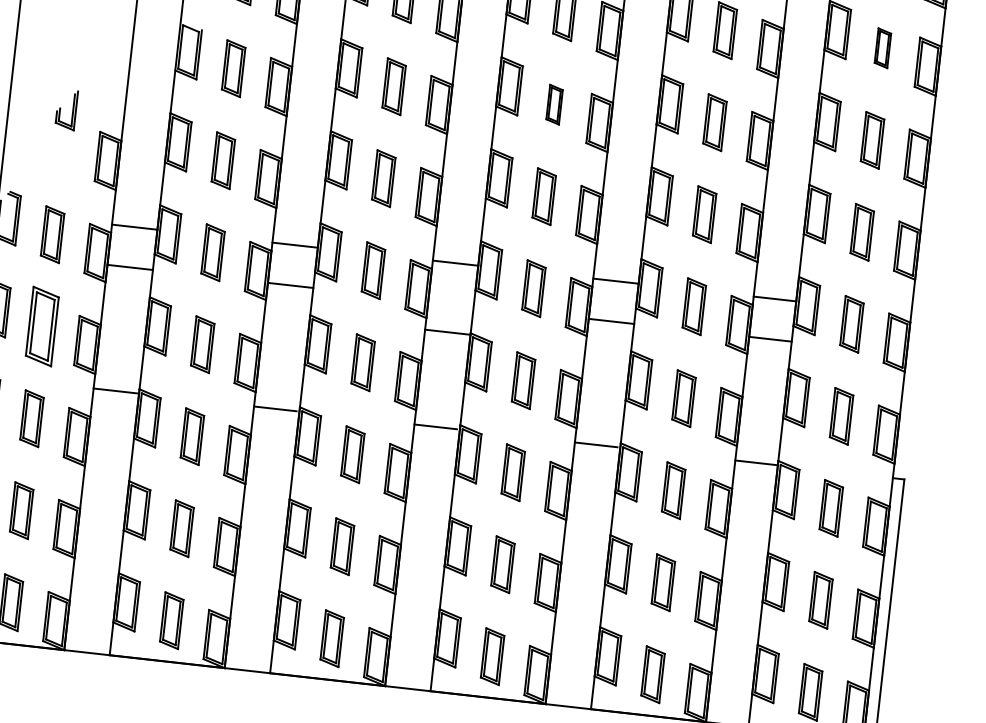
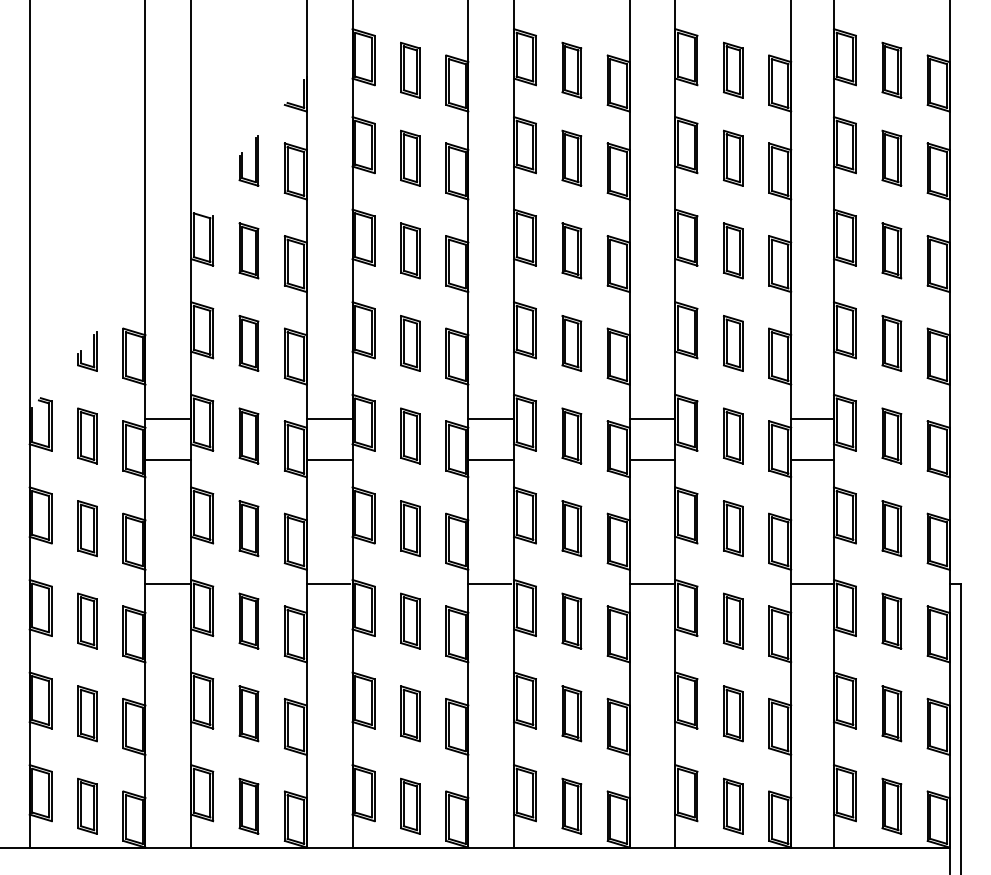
part: (882, 47) -> (891, 157), size x1.43
part: (554, 104) -> (571, 250), size x1.43
part: (66, 109) -> (87, 351), moved
part: (42, 326) -> (87, 528), size x0.71
line: (448, 331) -> (491, 459), moved

